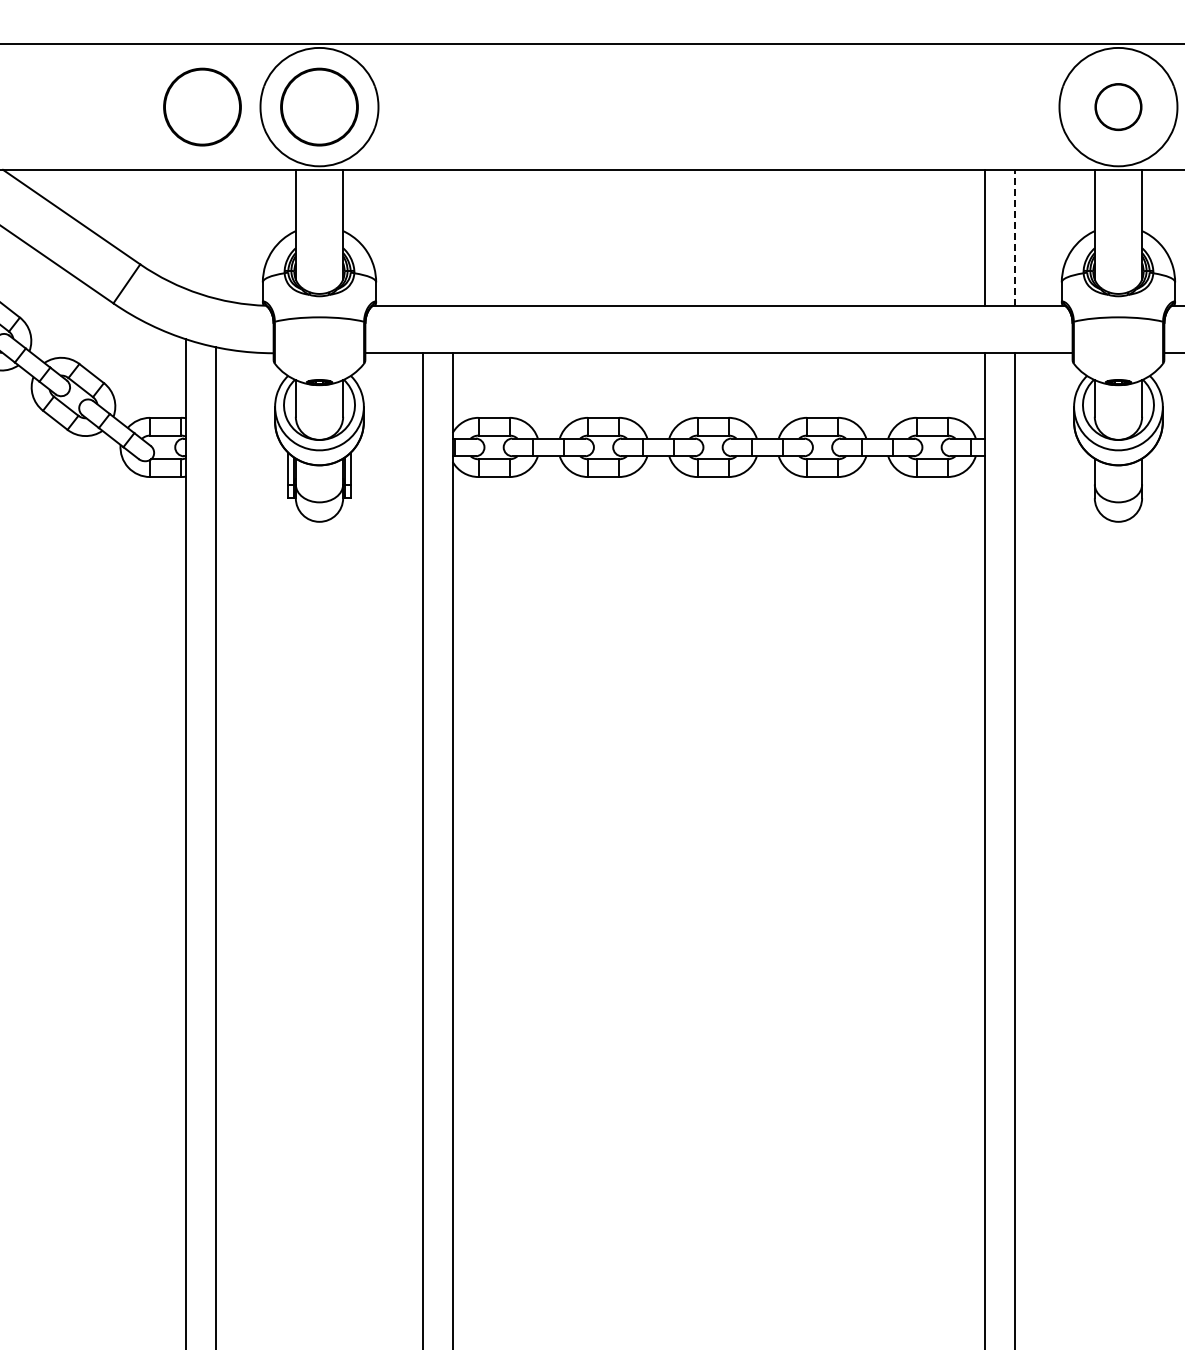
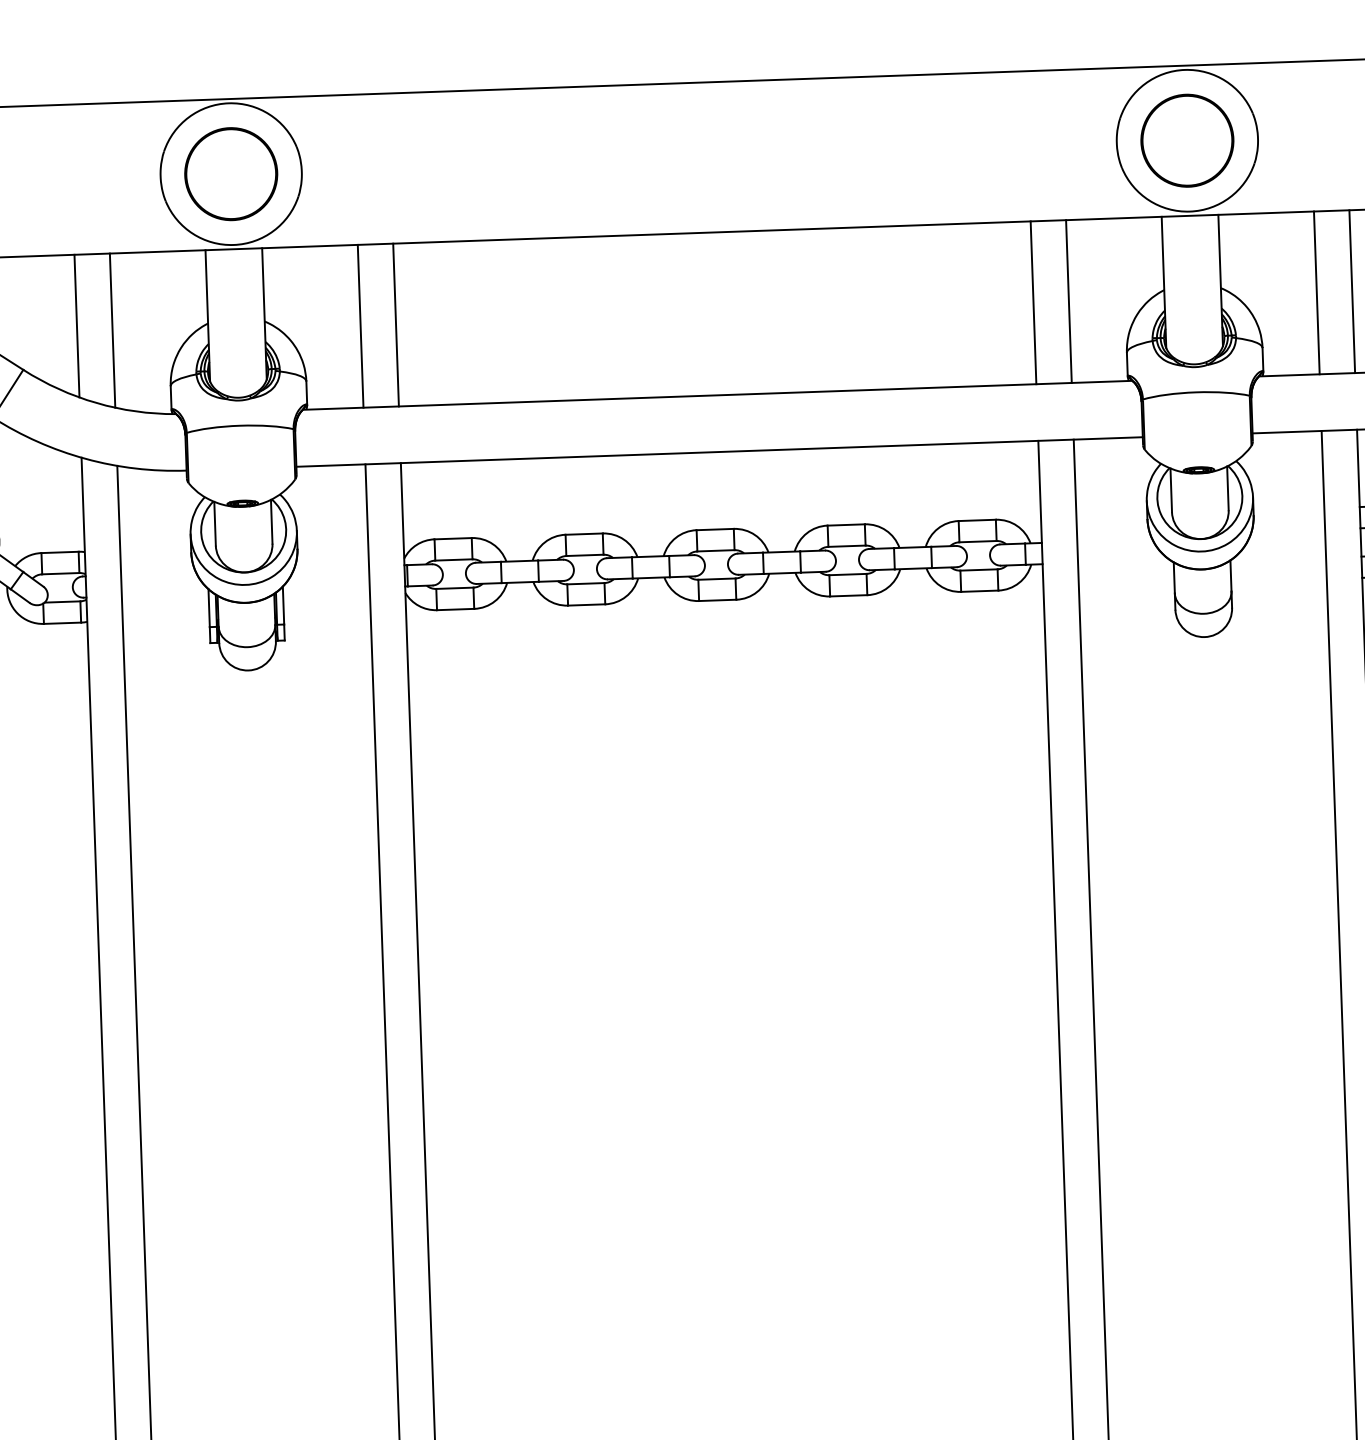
part: (202, 106) -> (91, 178), removed
part: (1118, 106) -> (1187, 140), size x1.67
line: (186, 229) -> (77, 326), added
line: (215, 233) -> (112, 329), added
line: (423, 237) -> (361, 325), added
line: (452, 237) -> (395, 324), added
line: (1014, 237) -> (1068, 301), dashed -> solid

